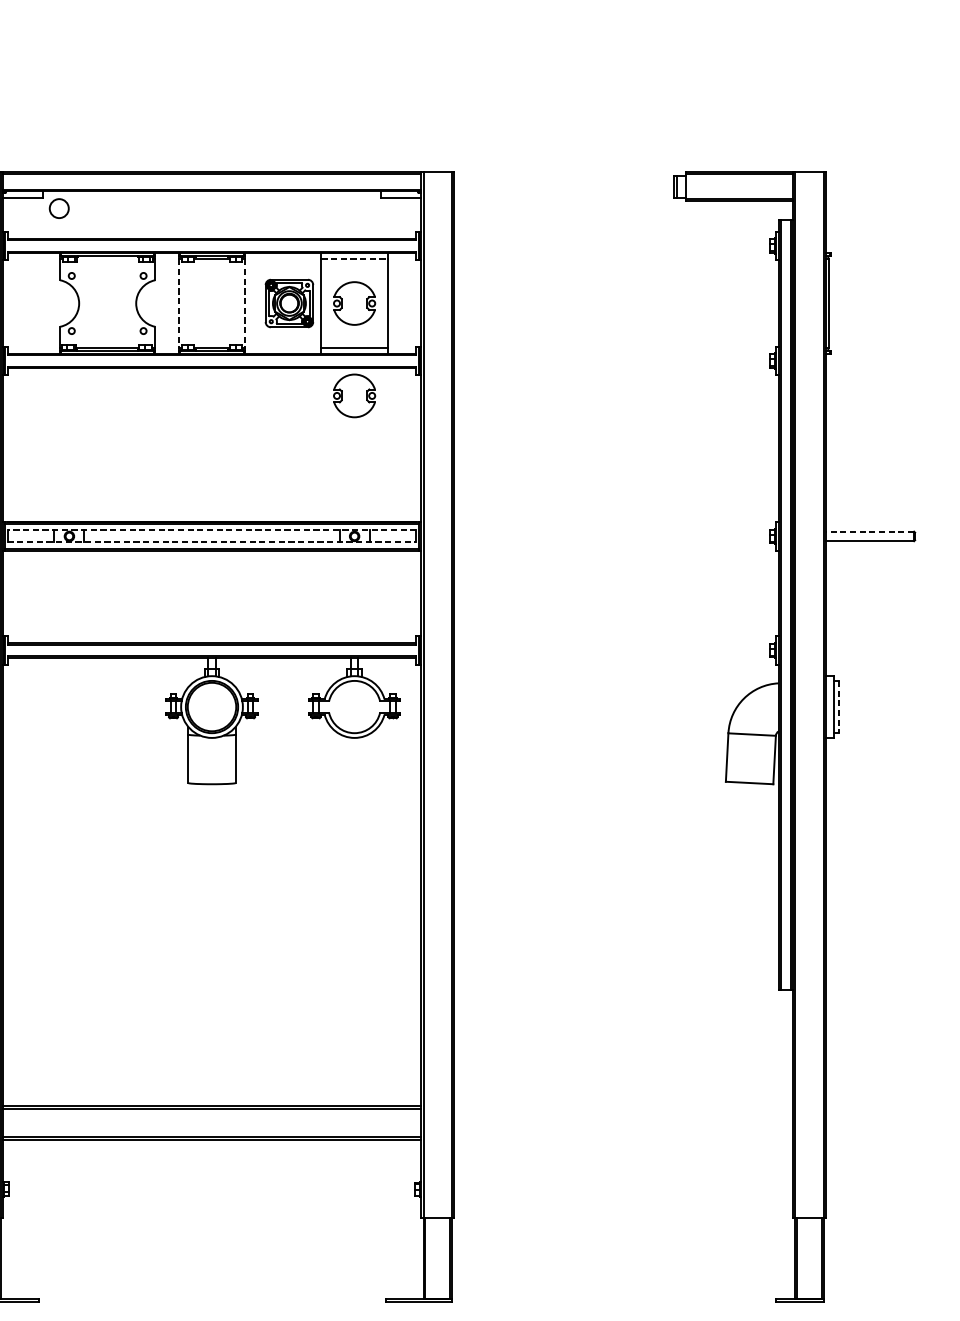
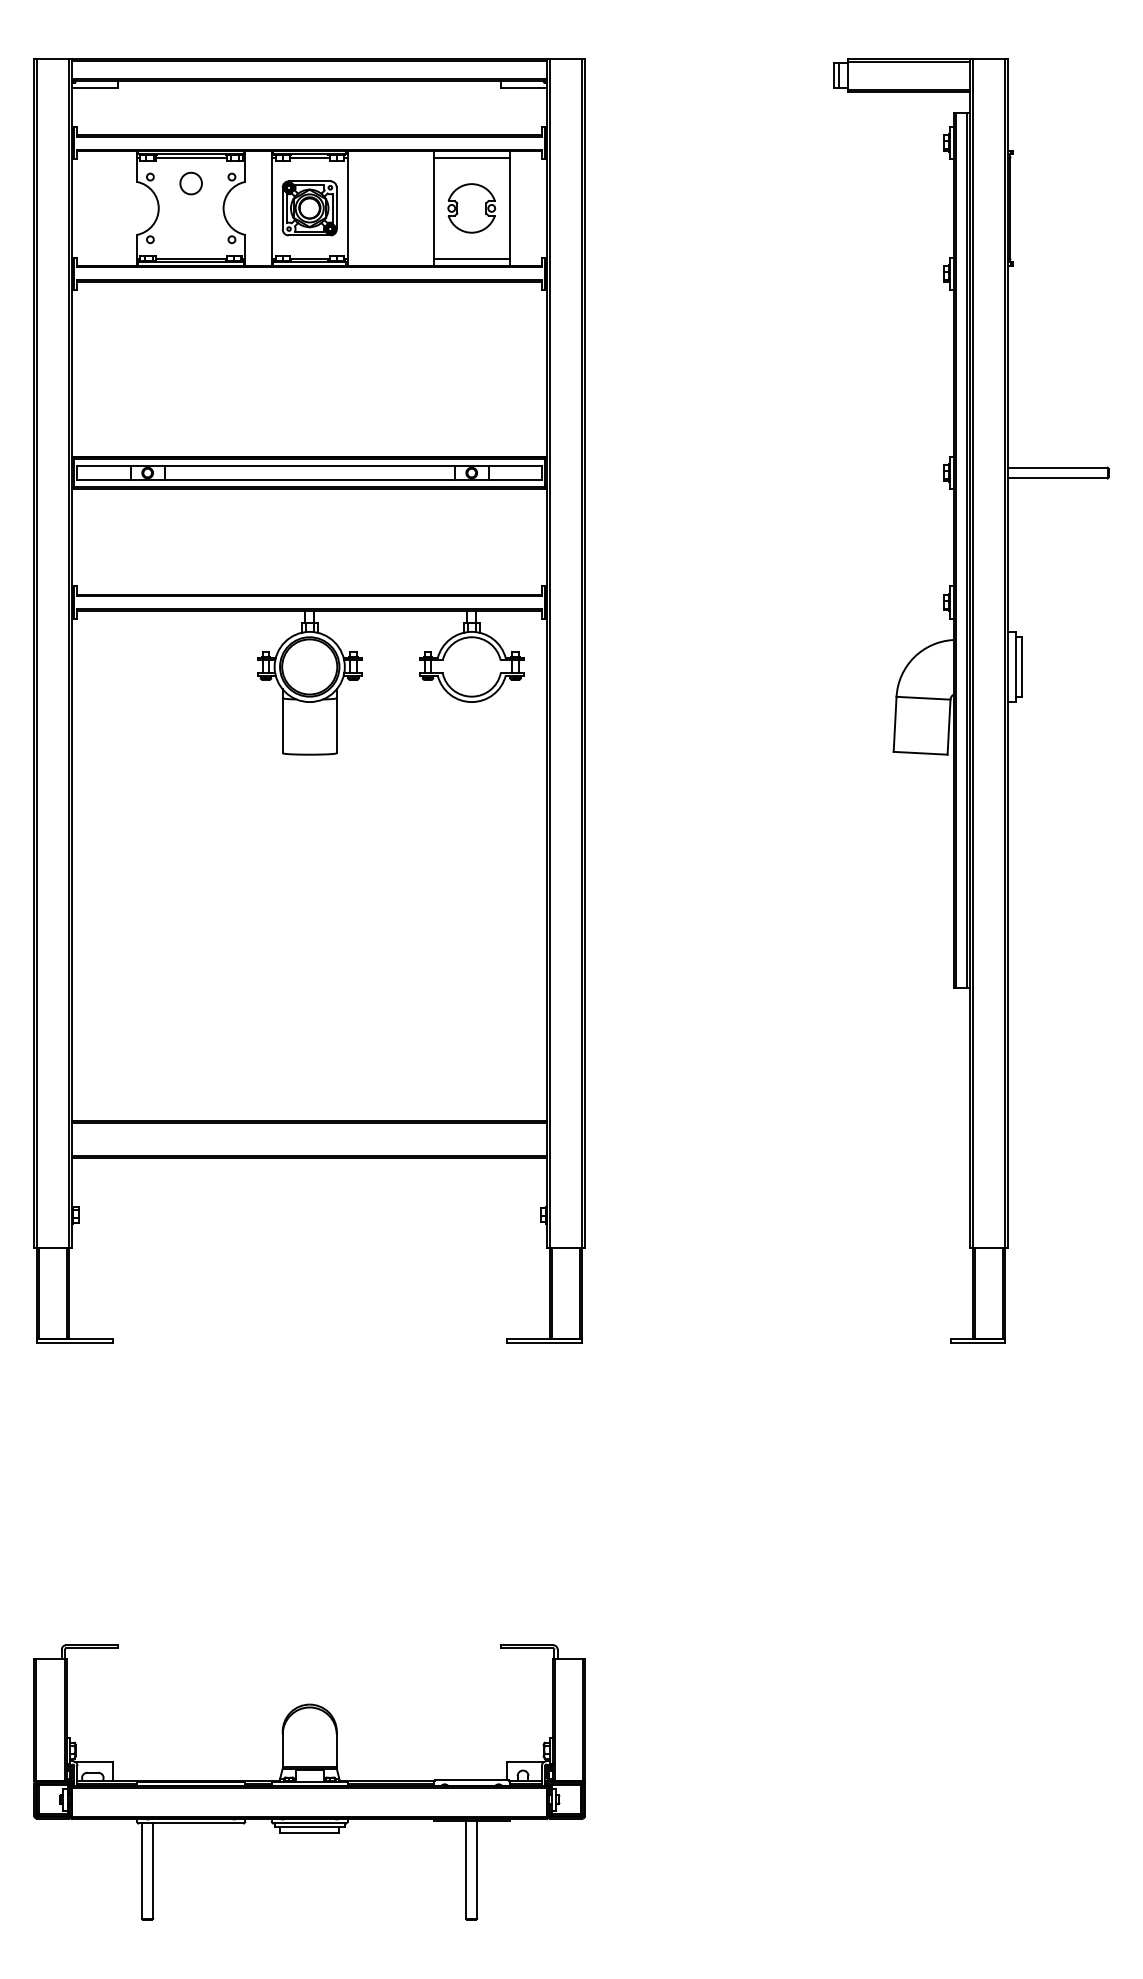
circle: (58, 208) -> (190, 183), moved
line: (107, 259) -> (190, 158), added
line: (354, 259) -> (471, 158), dashed -> solid
line: (178, 303) -> (271, 208), dashed -> solid
line: (245, 303) -> (347, 208), dashed -> solid
part: (289, 303) -> (309, 208), moved
part: (354, 395) -> (471, 313), removed
line: (211, 530) -> (309, 466), dashed -> solid
line: (870, 531) -> (1057, 467), dashed -> solid
line: (212, 542) -> (310, 479), dashed -> solid
line: (839, 706) -> (1022, 666), dashed -> solid

